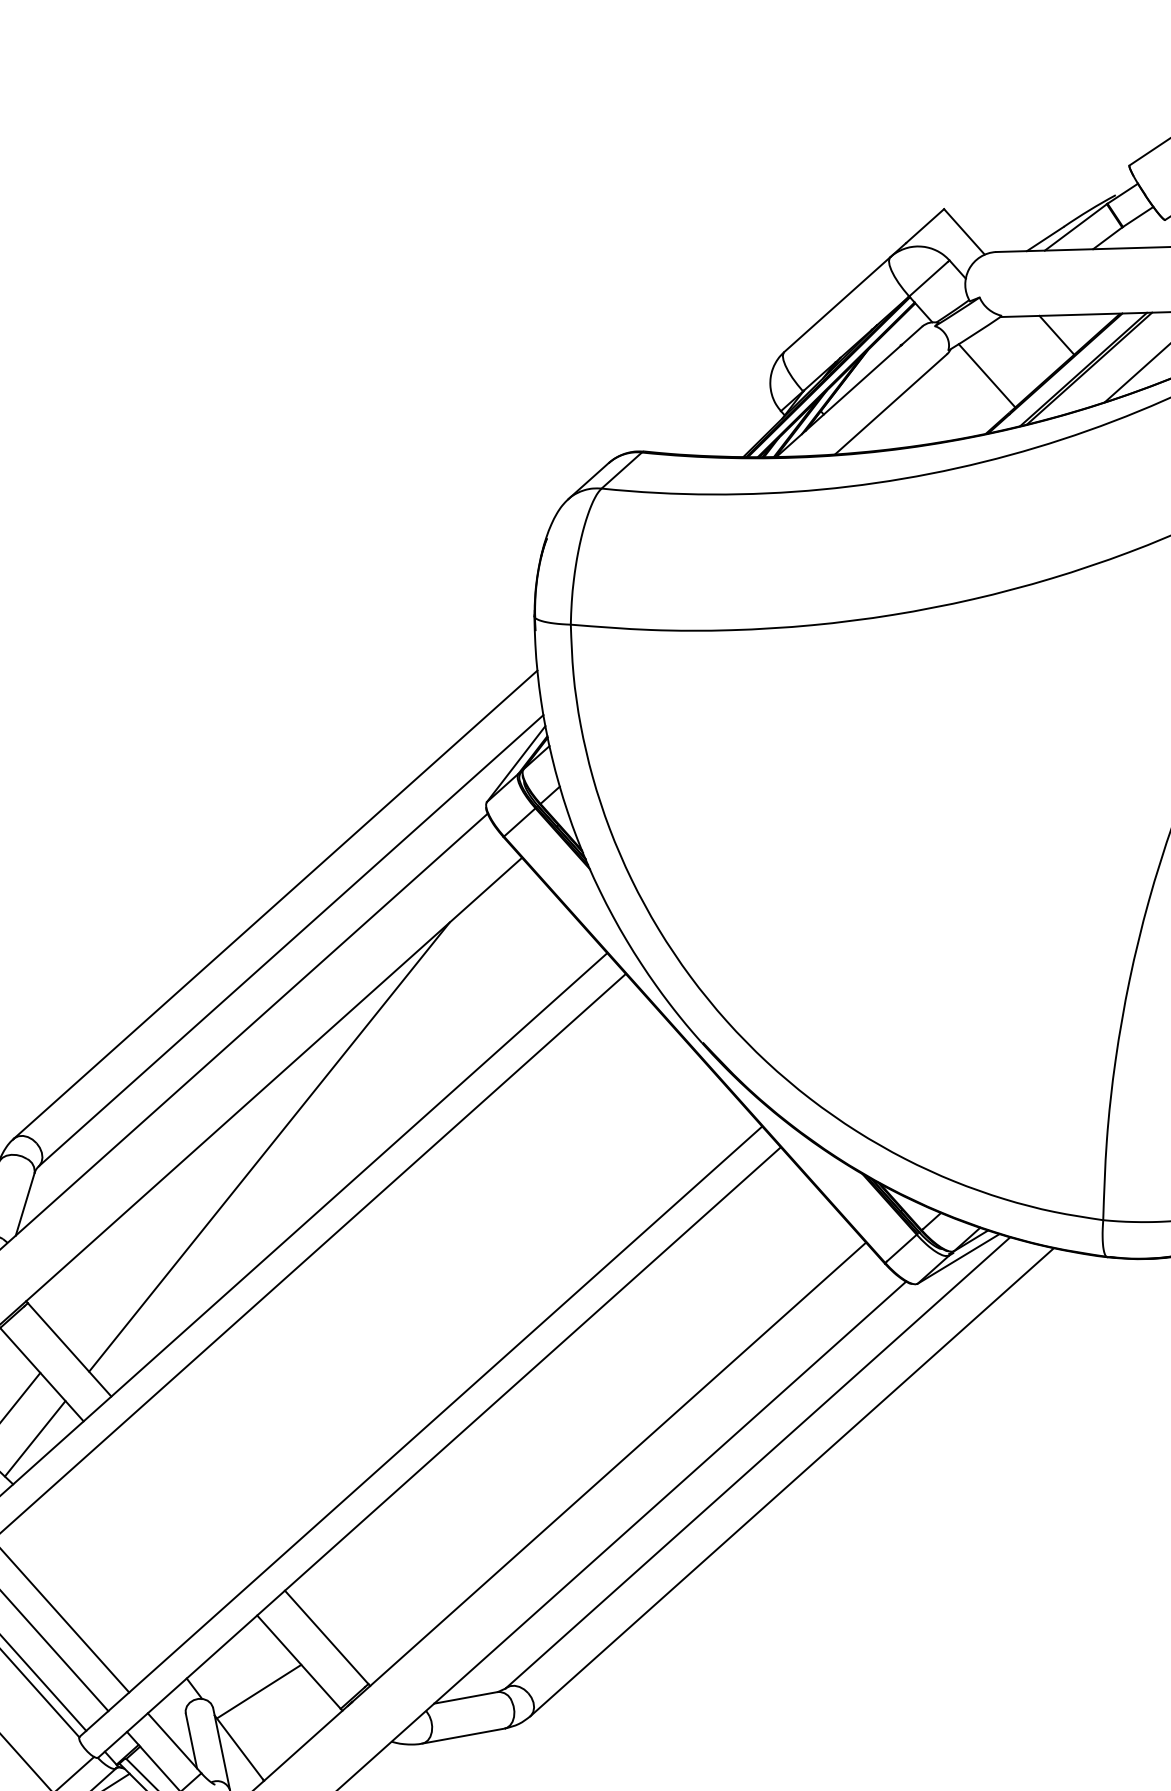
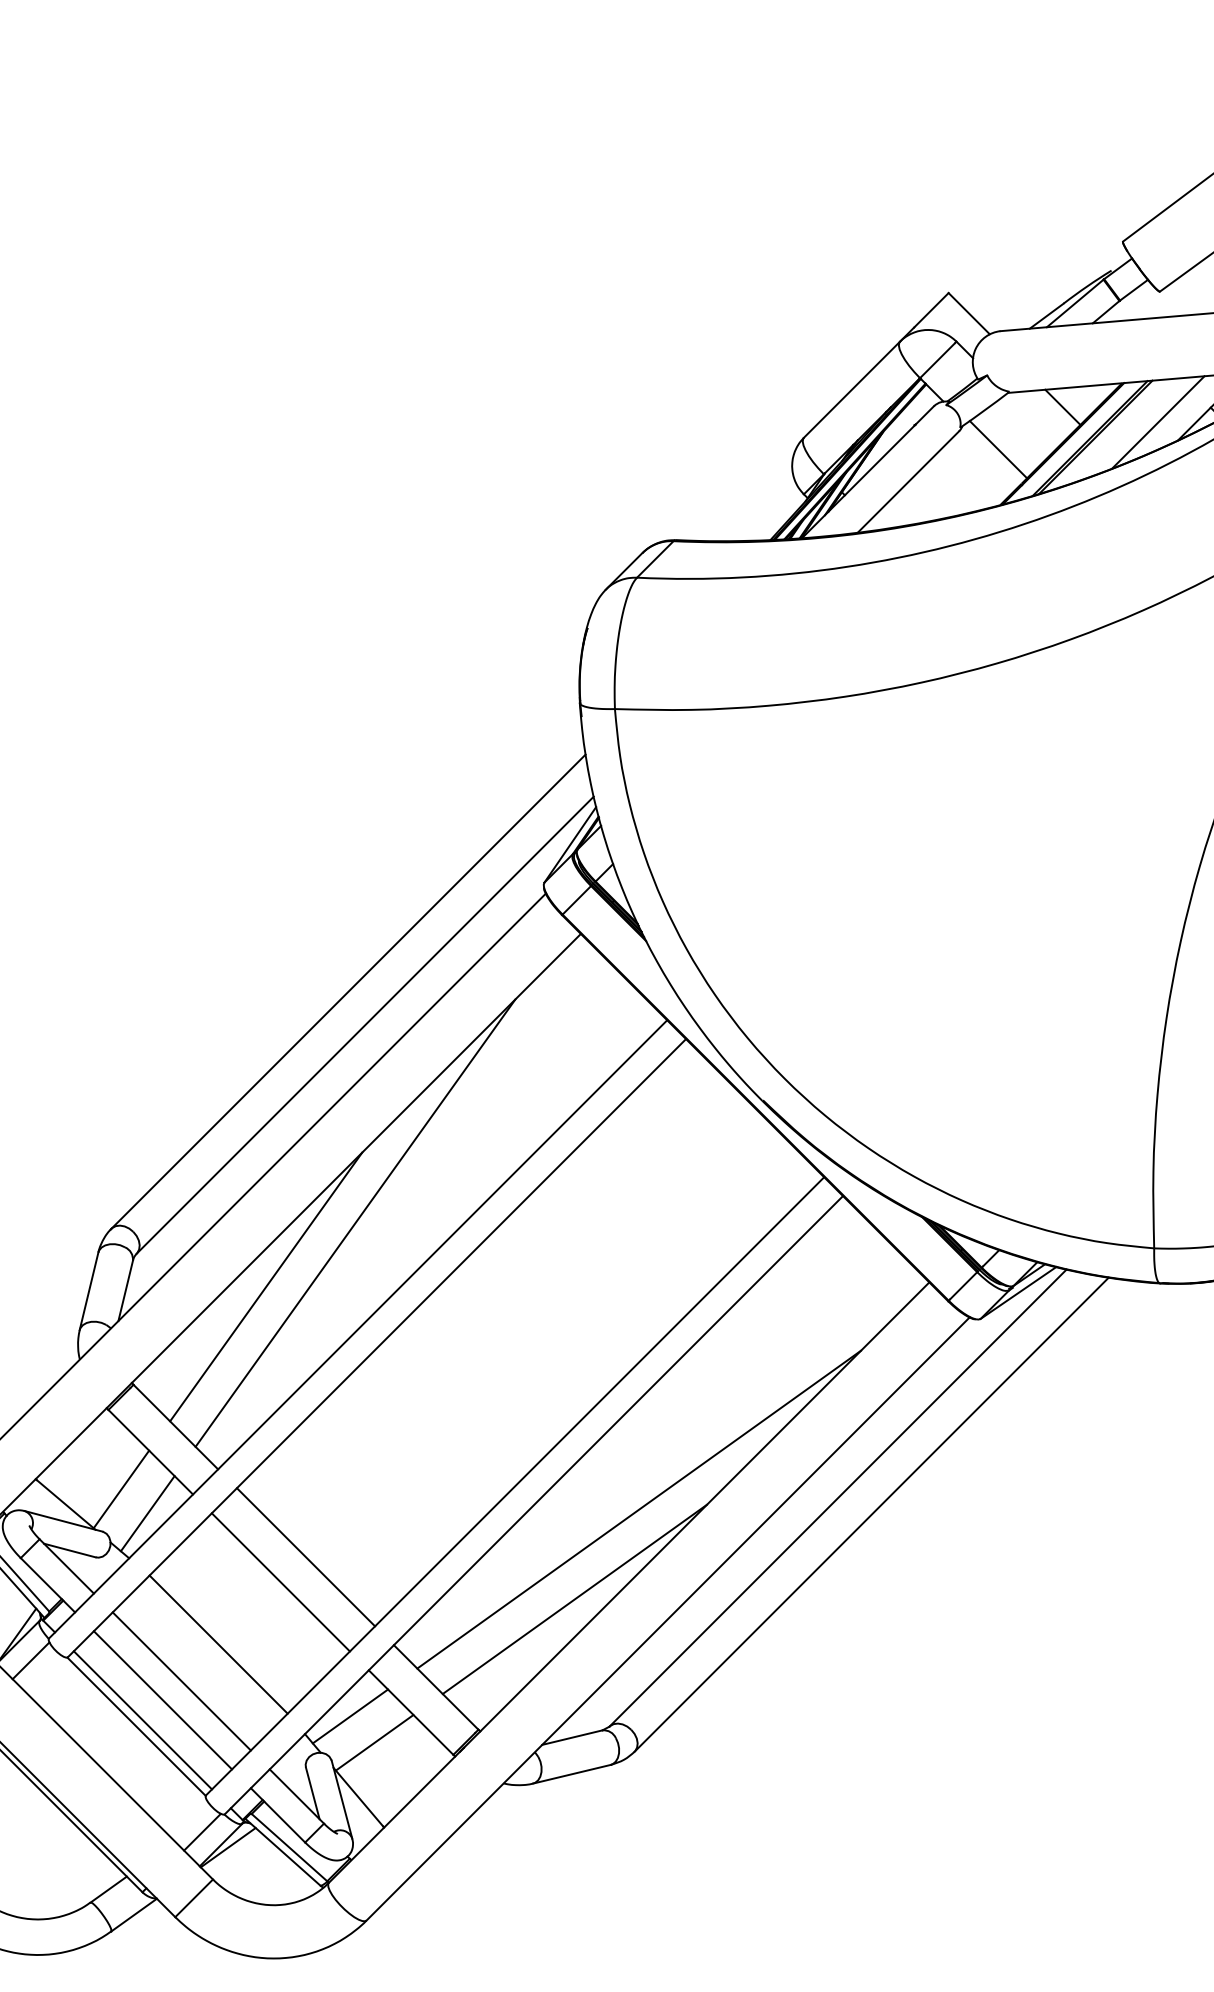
line: (172, 1208) -> (266, 1286), added
line: (549, 1463) -> (639, 1509), added
line: (197, 1493) -> (305, 1557), added
line: (170, 1518) -> (280, 1582), added
line: (476, 1553) -> (574, 1599), added
line: (101, 1579) -> (218, 1644), added
line: (235, 1662) -> (350, 1716), added

